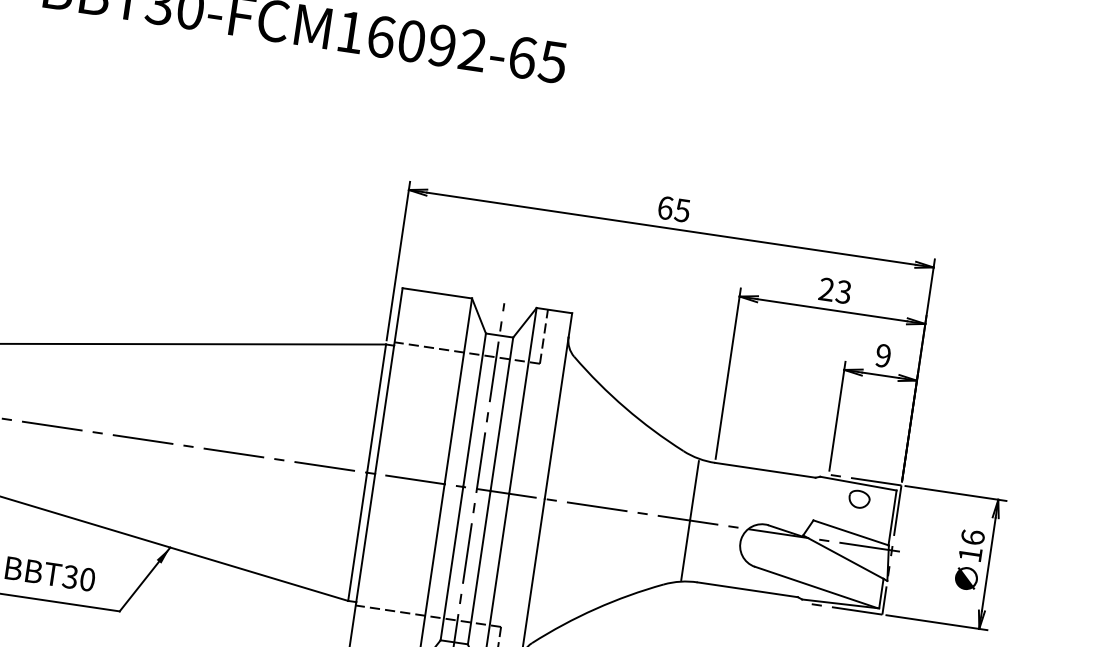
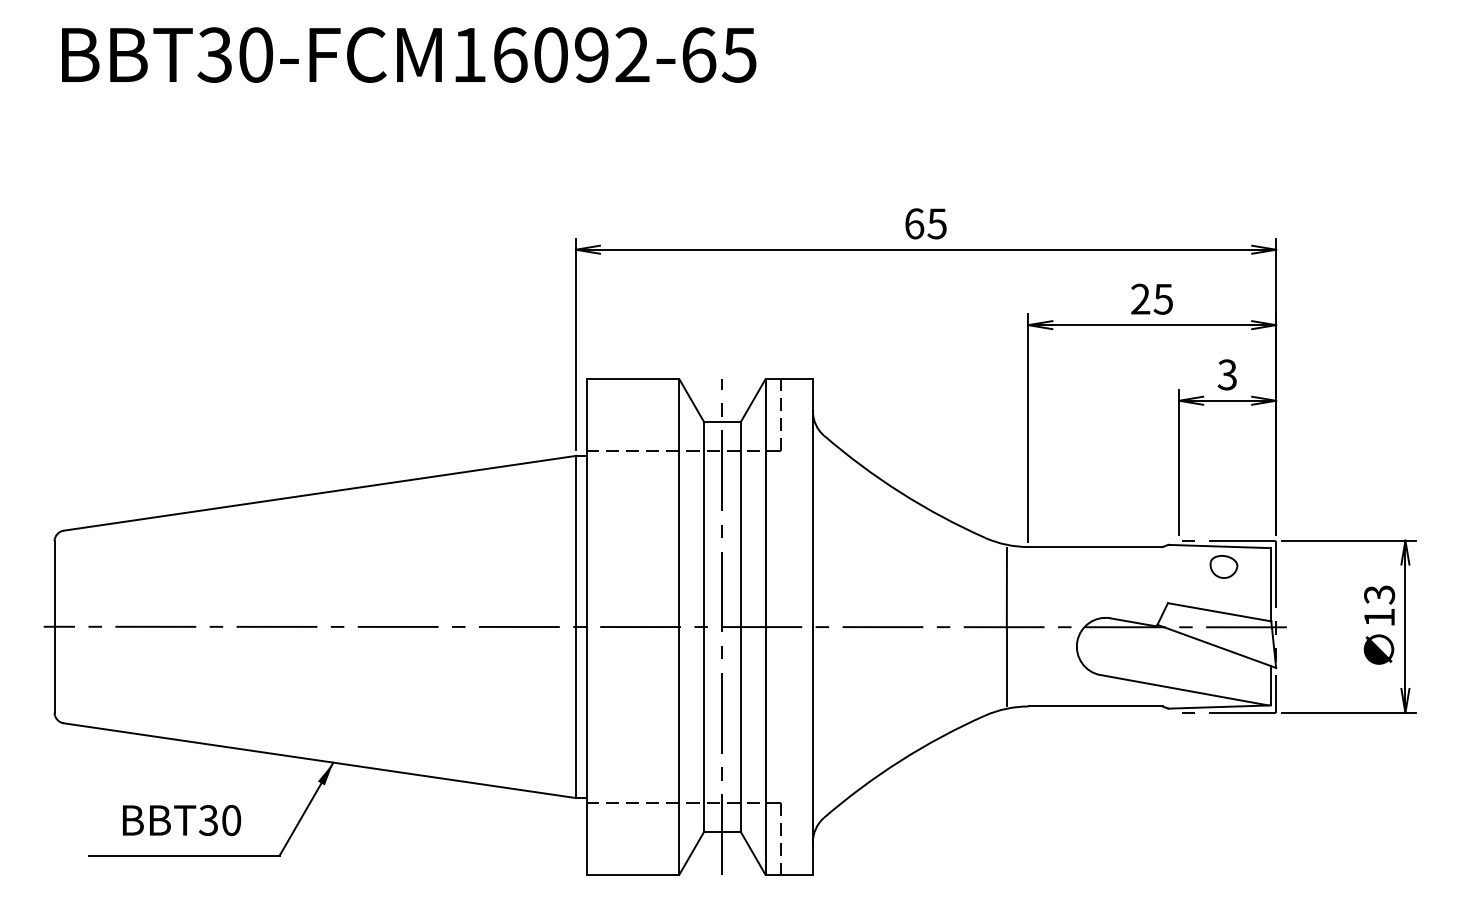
text: (843, 291) -> (1163, 298), 23 -> 25
text: (882, 355) -> (1226, 374), 9 -> 3
text: (972, 537) -> (1379, 594), 16 -> 13

